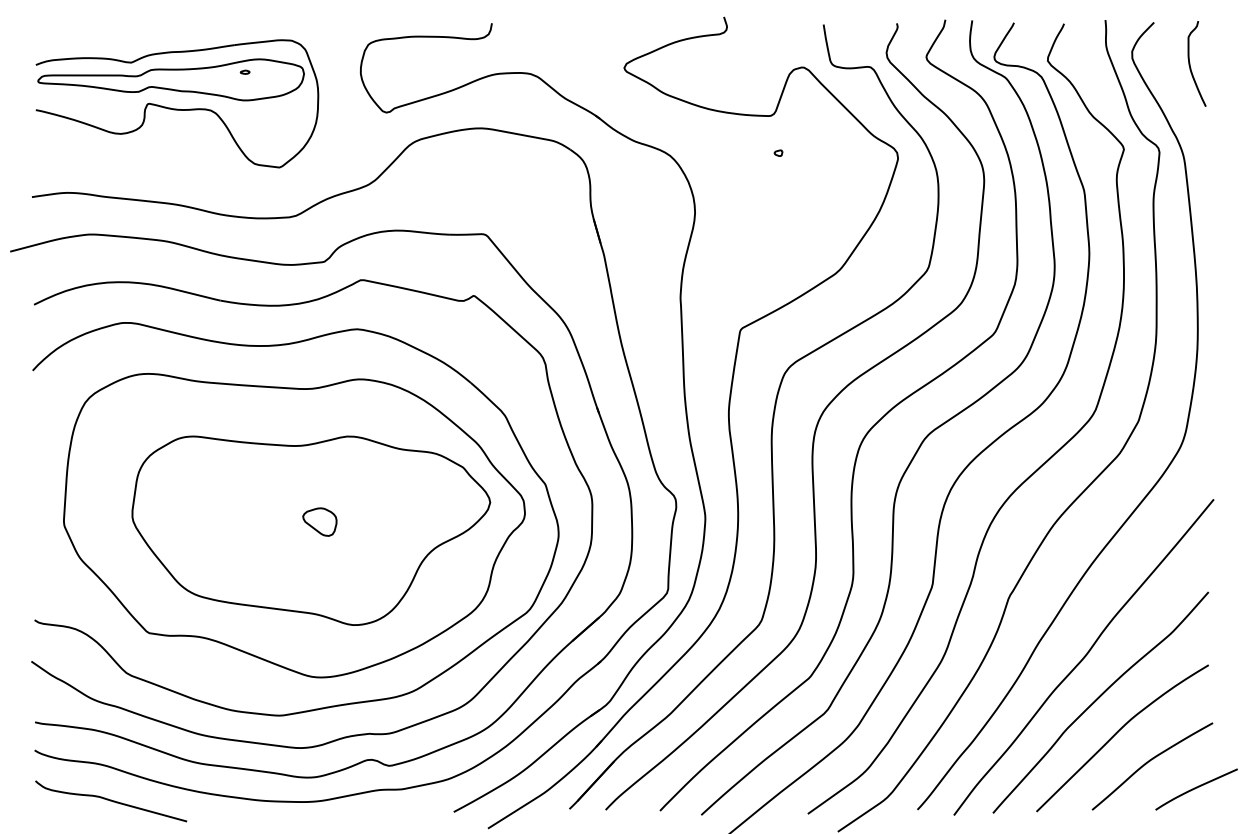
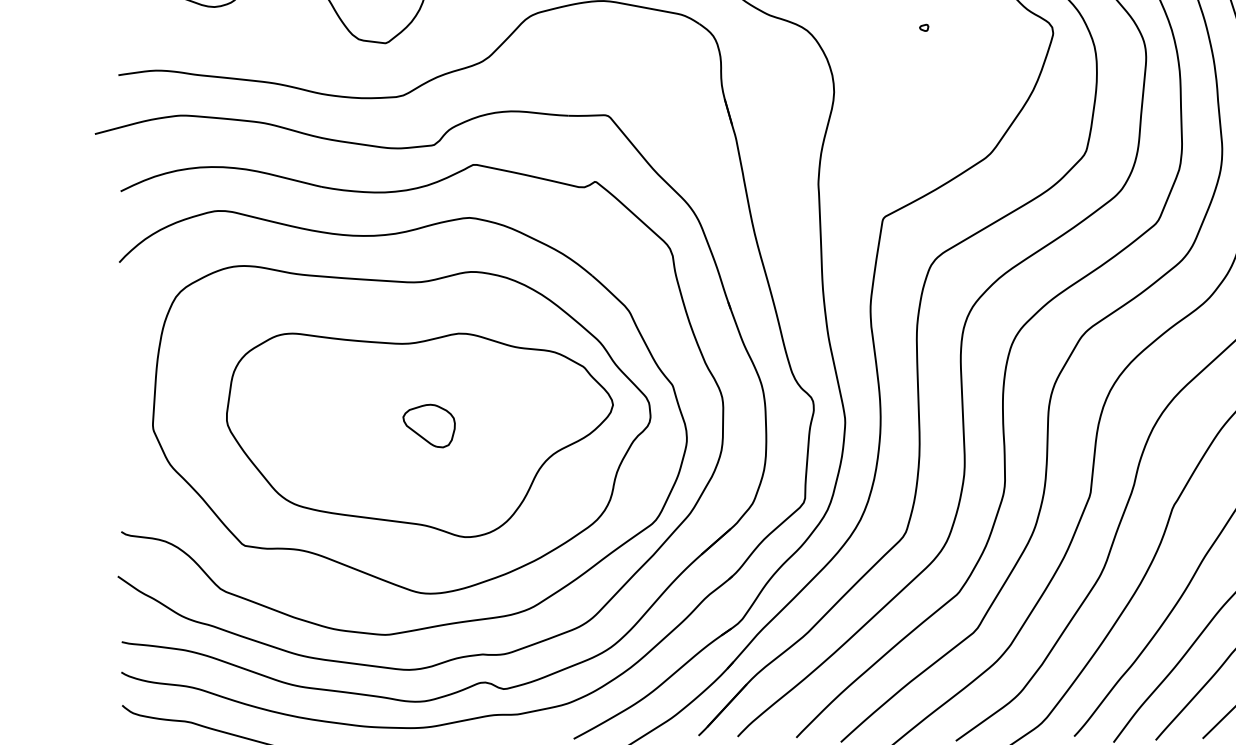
part: (319, 521) -> (428, 425), size x1.43

